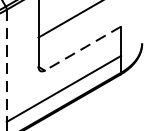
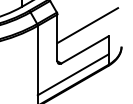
line: (82, 49) -> (84, 50), dashed -> solid
line: (6, 65) -> (37, 60), dashed -> solid

